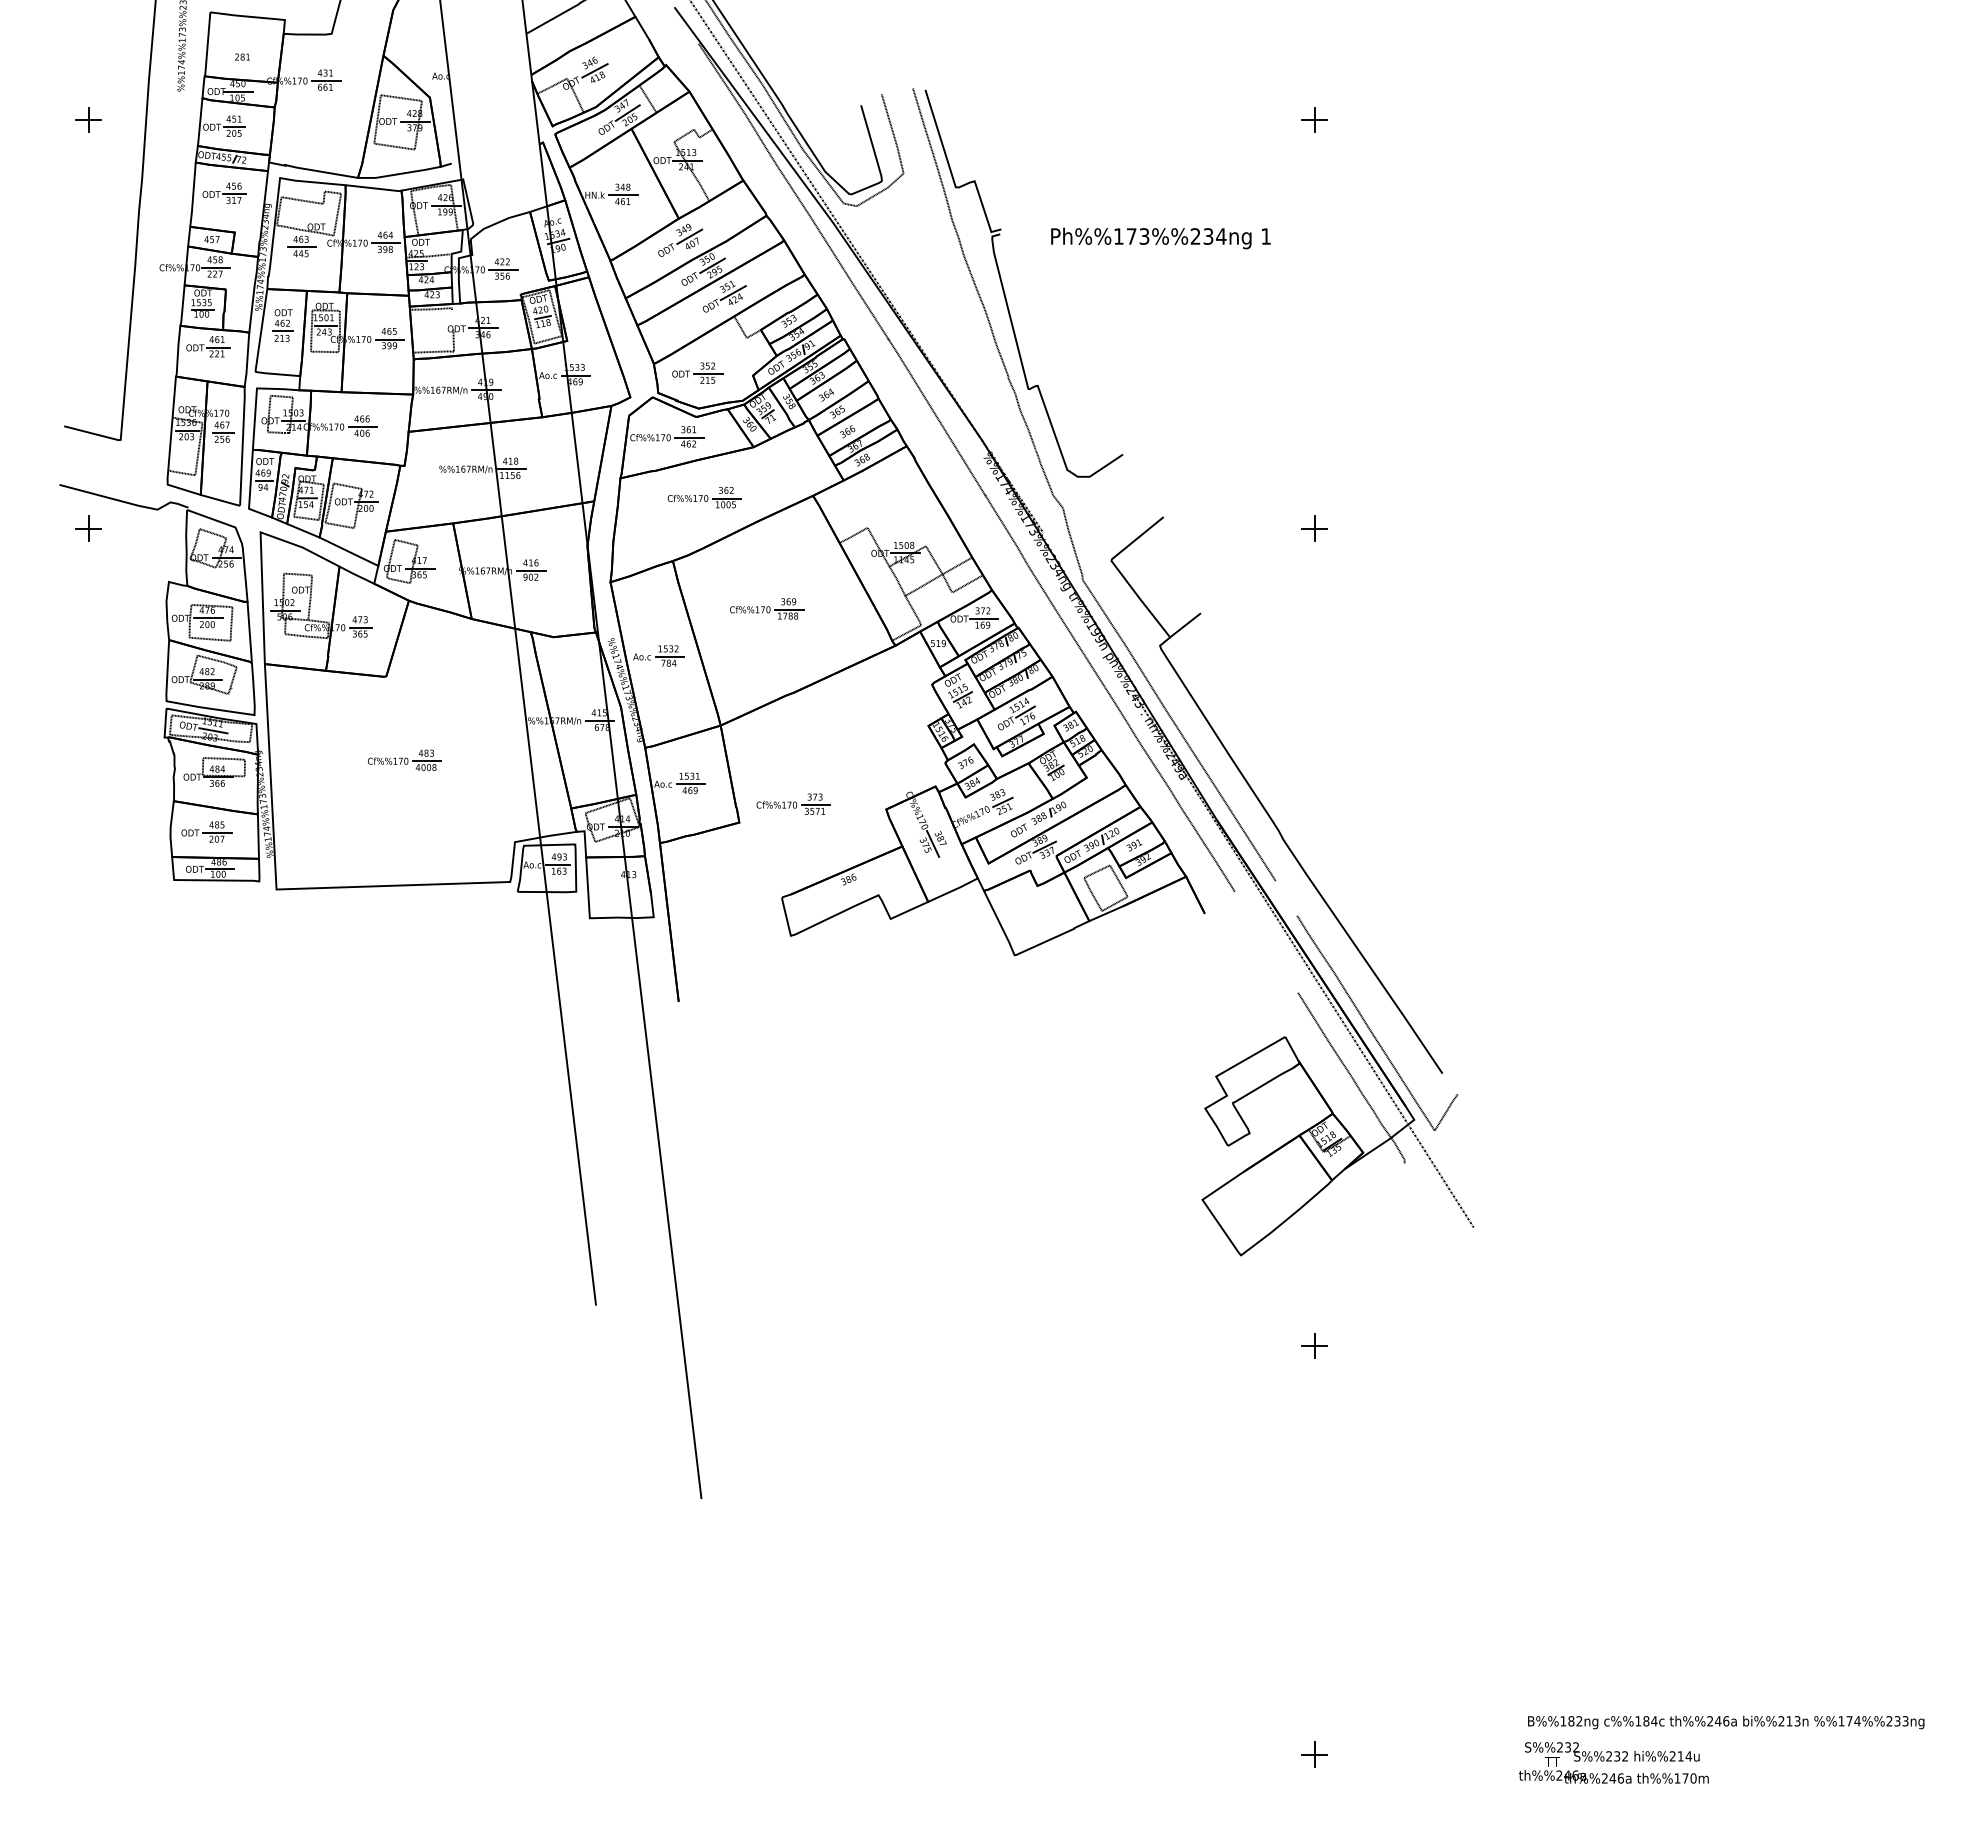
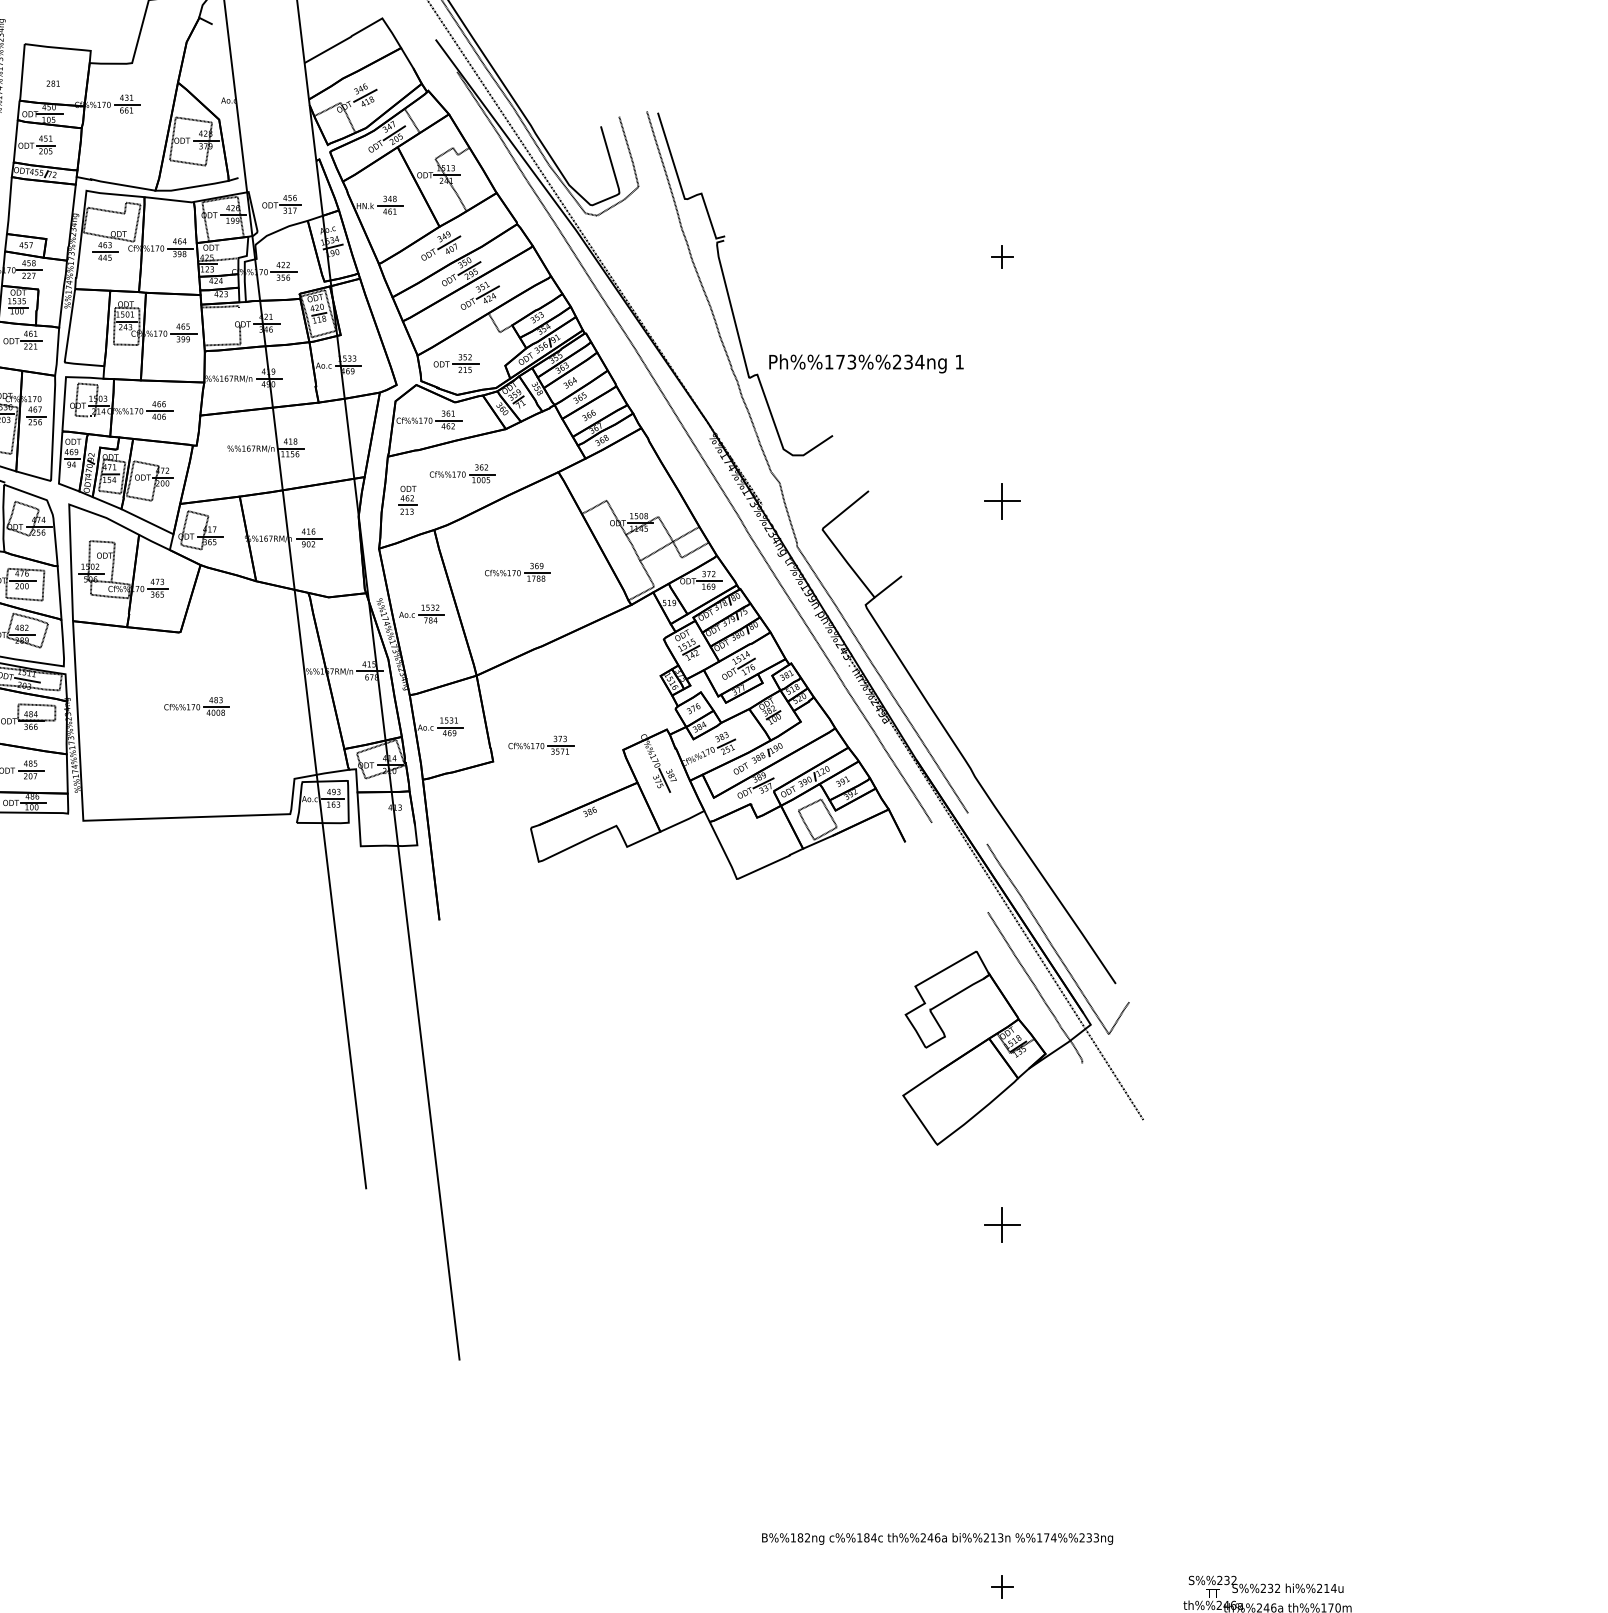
part: (1314, 119) -> (1002, 256), moved
part: (224, 192) -> (281, 203), moved
text: (1160, 238) -> (866, 363), moved
part: (282, 325) -> (407, 500), moved
part: (1314, 528) -> (1002, 501), size x1.6
part: (1314, 1345) -> (1002, 1224), size x1.6
text: (1726, 1722) -> (937, 1538), moved

